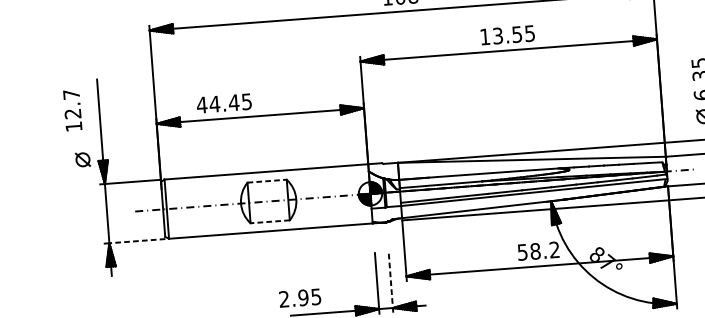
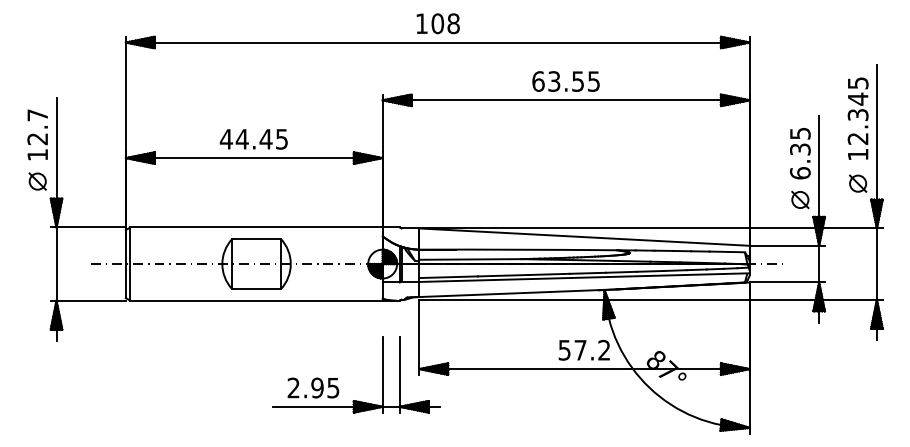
text: (485, 36) -> (538, 81), 13.55 -> 63.55
text: (223, 103) -> (253, 139), moved
text: (72, 110) -> (37, 134), moved
part: (82, 159) -> (37, 181), moved
line: (267, 180) -> (257, 238), dashed -> solid
line: (270, 221) -> (256, 289), dashed -> solid
line: (137, 240) -> (91, 300), dashed -> solid
text: (535, 250) -> (580, 349), 58.2 -> 57.2
line: (390, 282) -> (399, 375), dashed -> solid
text: (300, 297) -> (313, 387), moved

